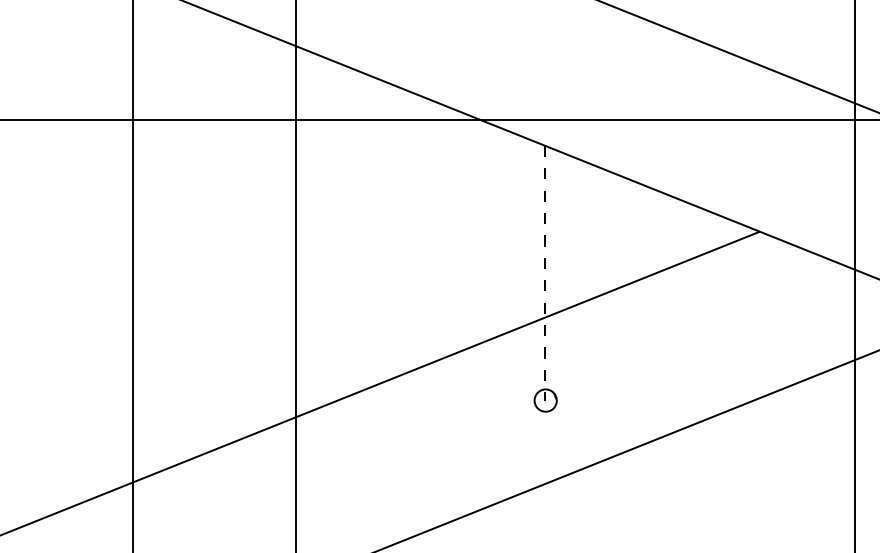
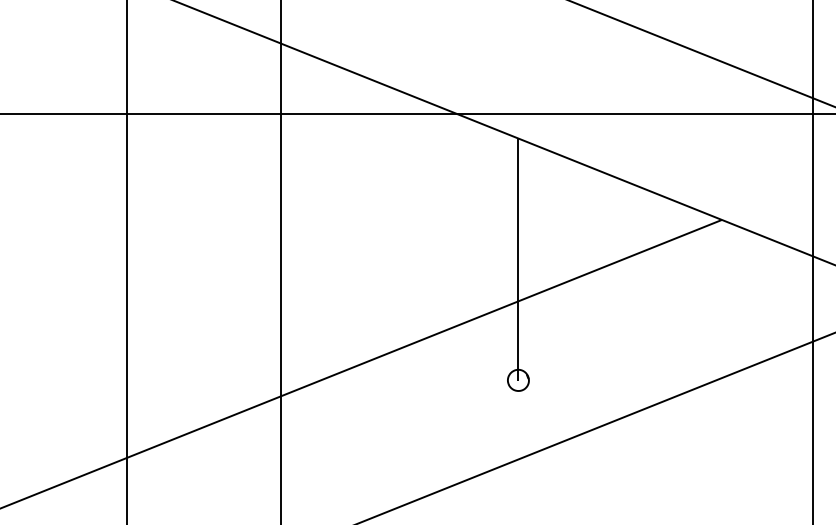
line: (545, 273) -> (518, 259), dashed -> solid

